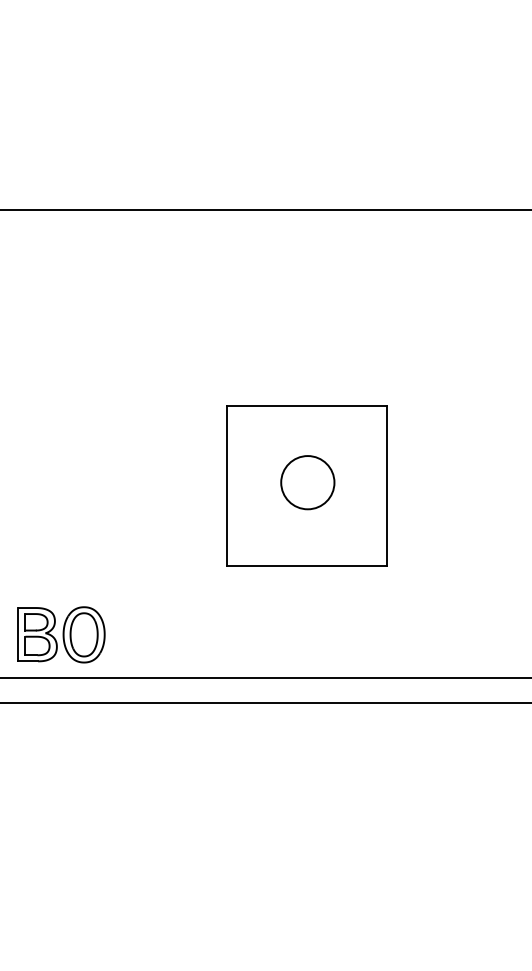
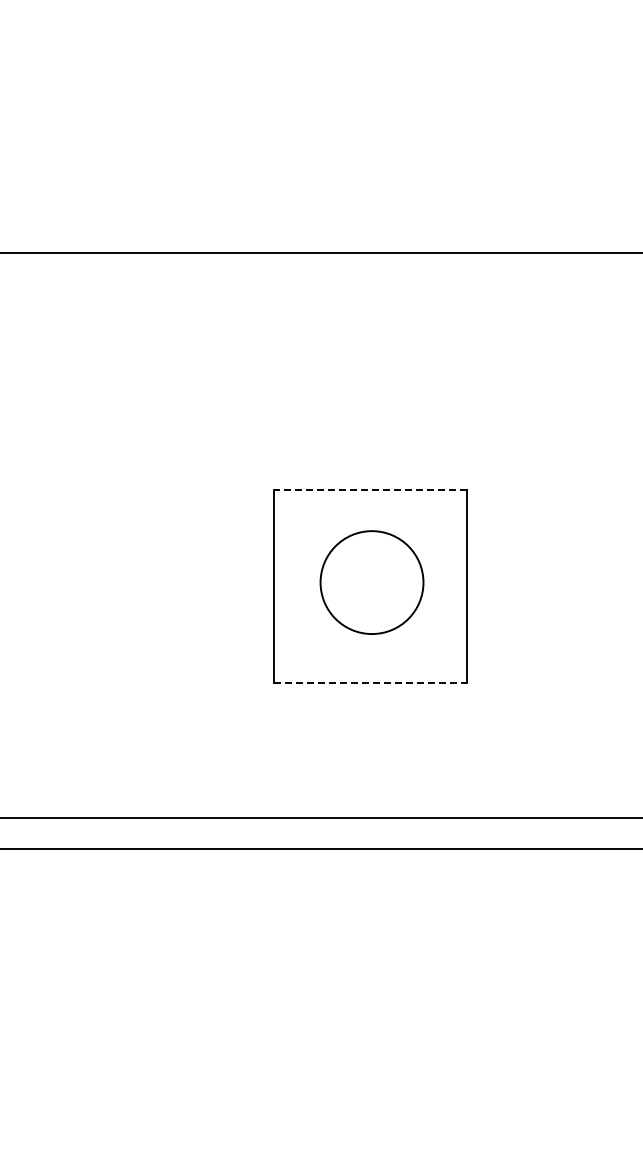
line: (306, 405) -> (370, 489), solid -> dashed
circle: (307, 482) -> (371, 582), size x1.6
line: (306, 565) -> (370, 682), solid -> dashed
part: (61, 634) -> (74, 766), removed

